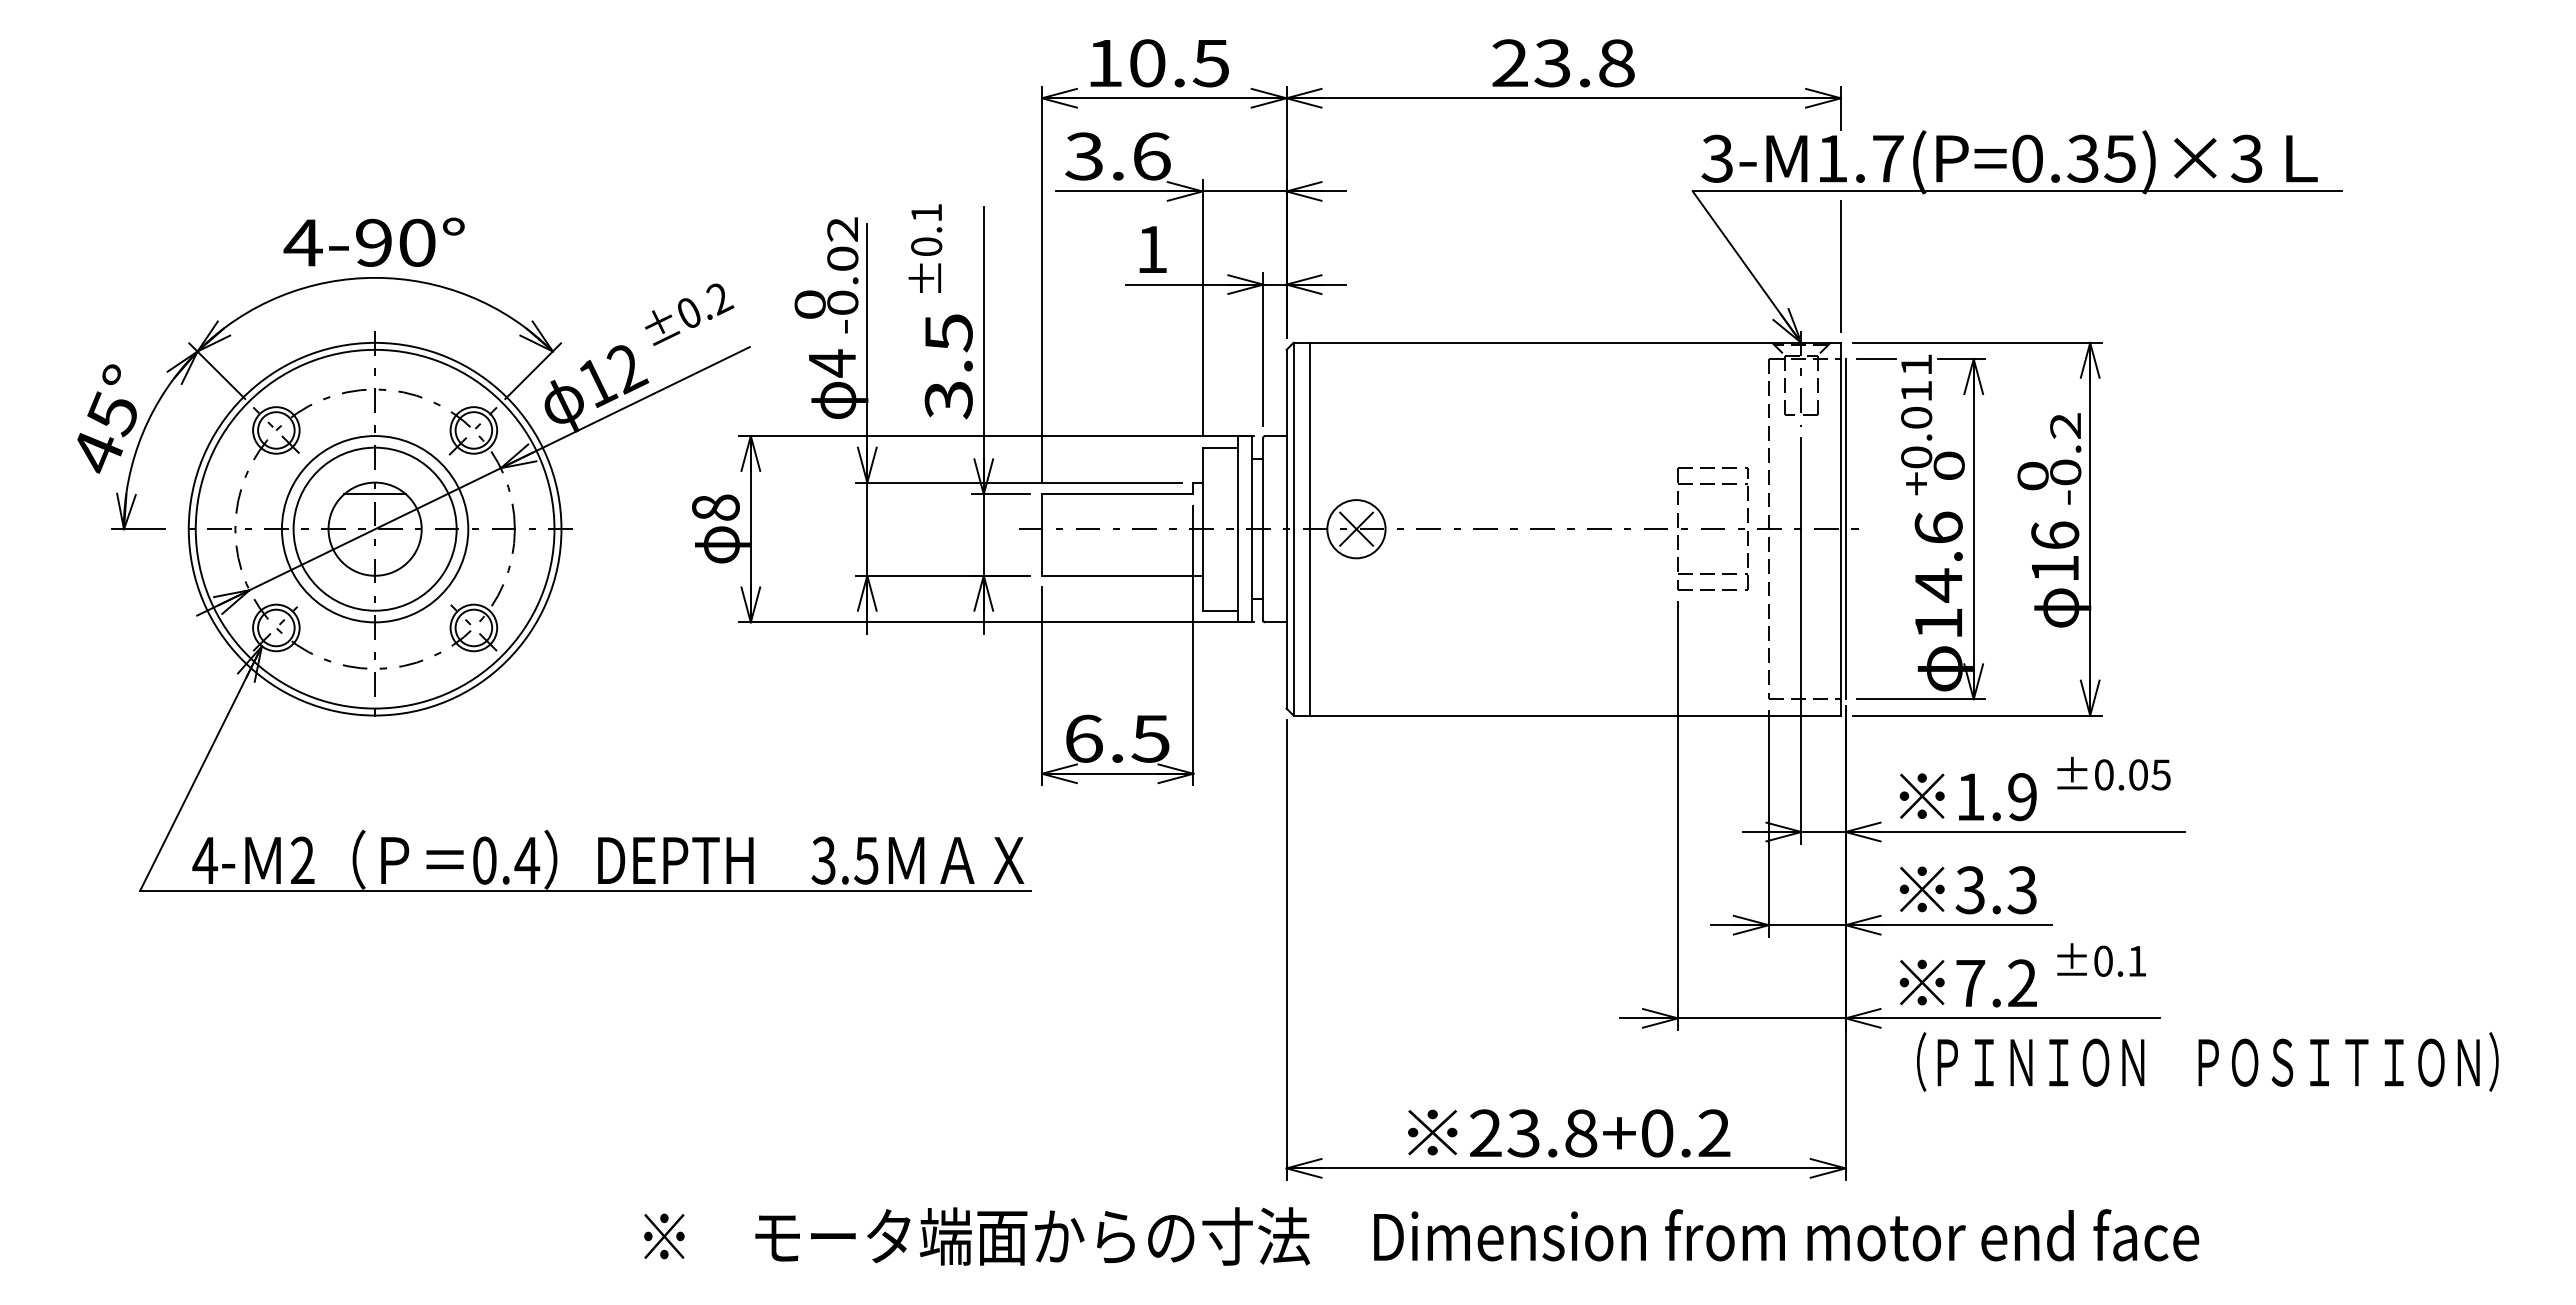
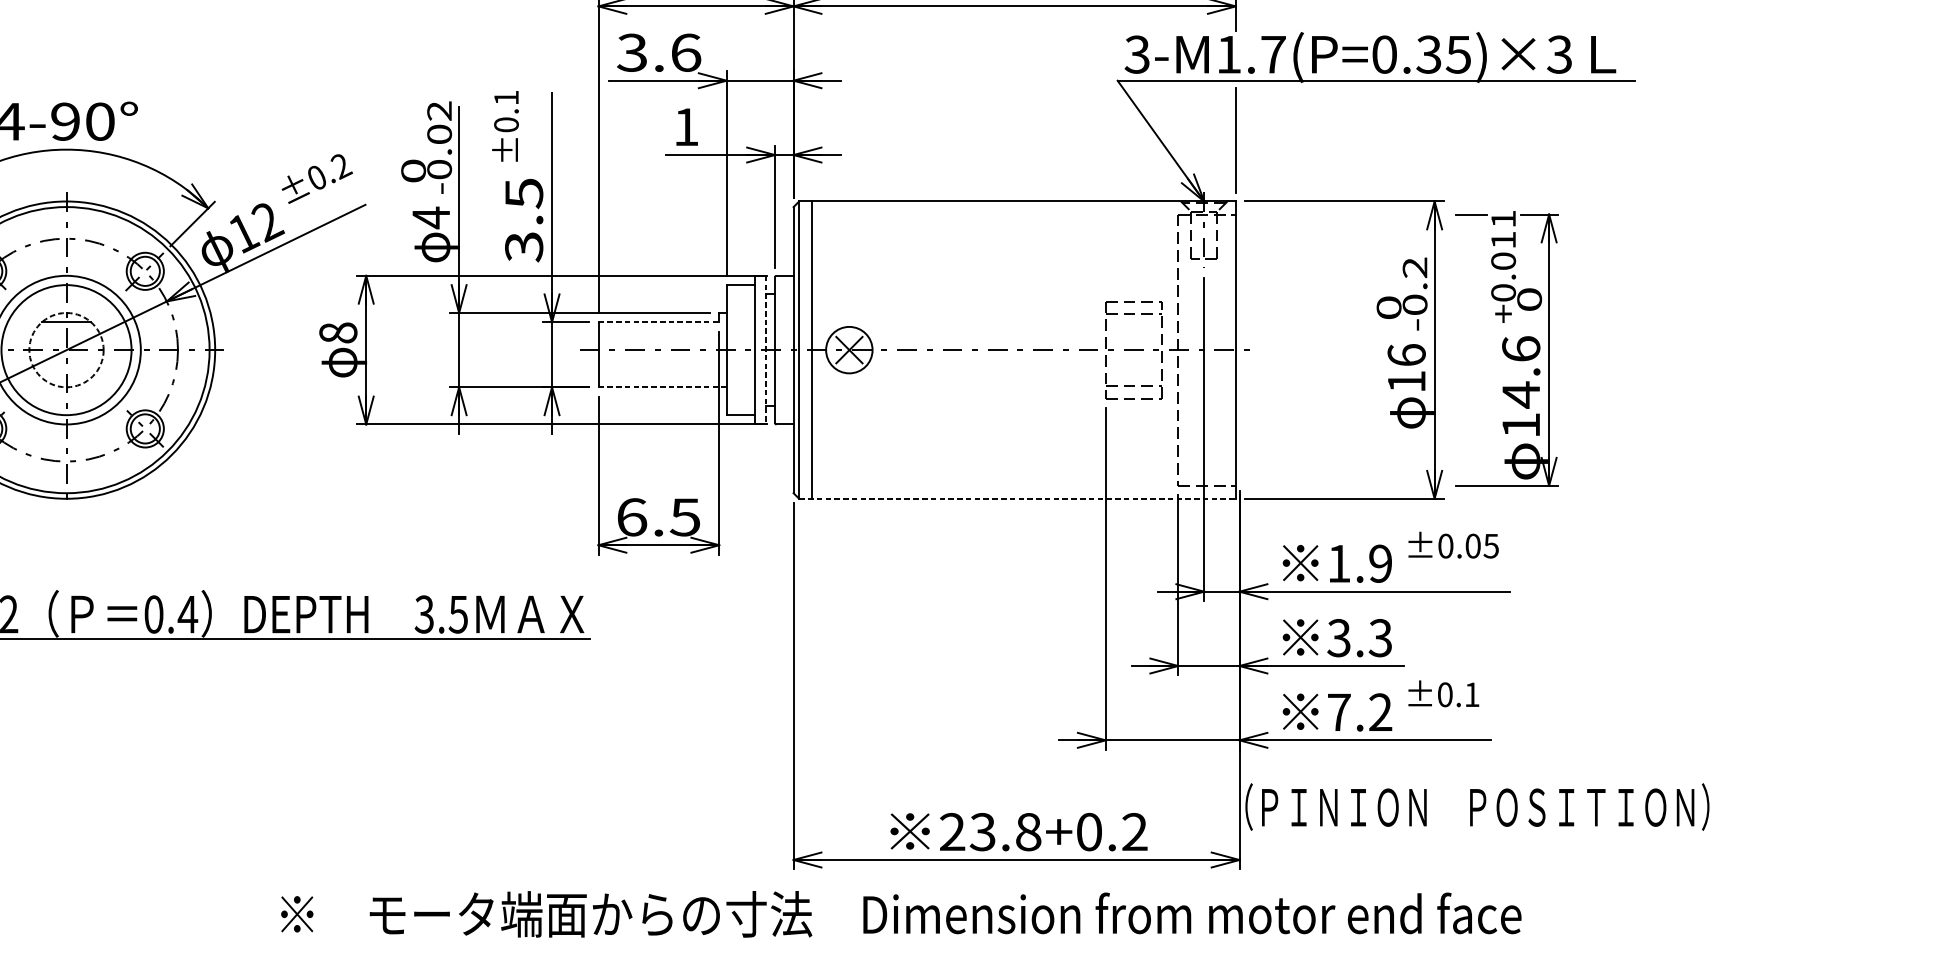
line: (1117, 494) -> (658, 322), solid -> dashed
part: (1920, 527) -> (1506, 348), moved
circle: (374, 528) -> (66, 349), solid -> dashed
line: (1251, 529) -> (765, 350), solid -> dashed
line: (1845, 529) -> (1239, 350), removed
line: (1122, 575) -> (662, 387), solid -> dashed
line: (1567, 715) -> (1017, 498), solid -> dashed
text: (2207, 1061) -> (1477, 806), moved

